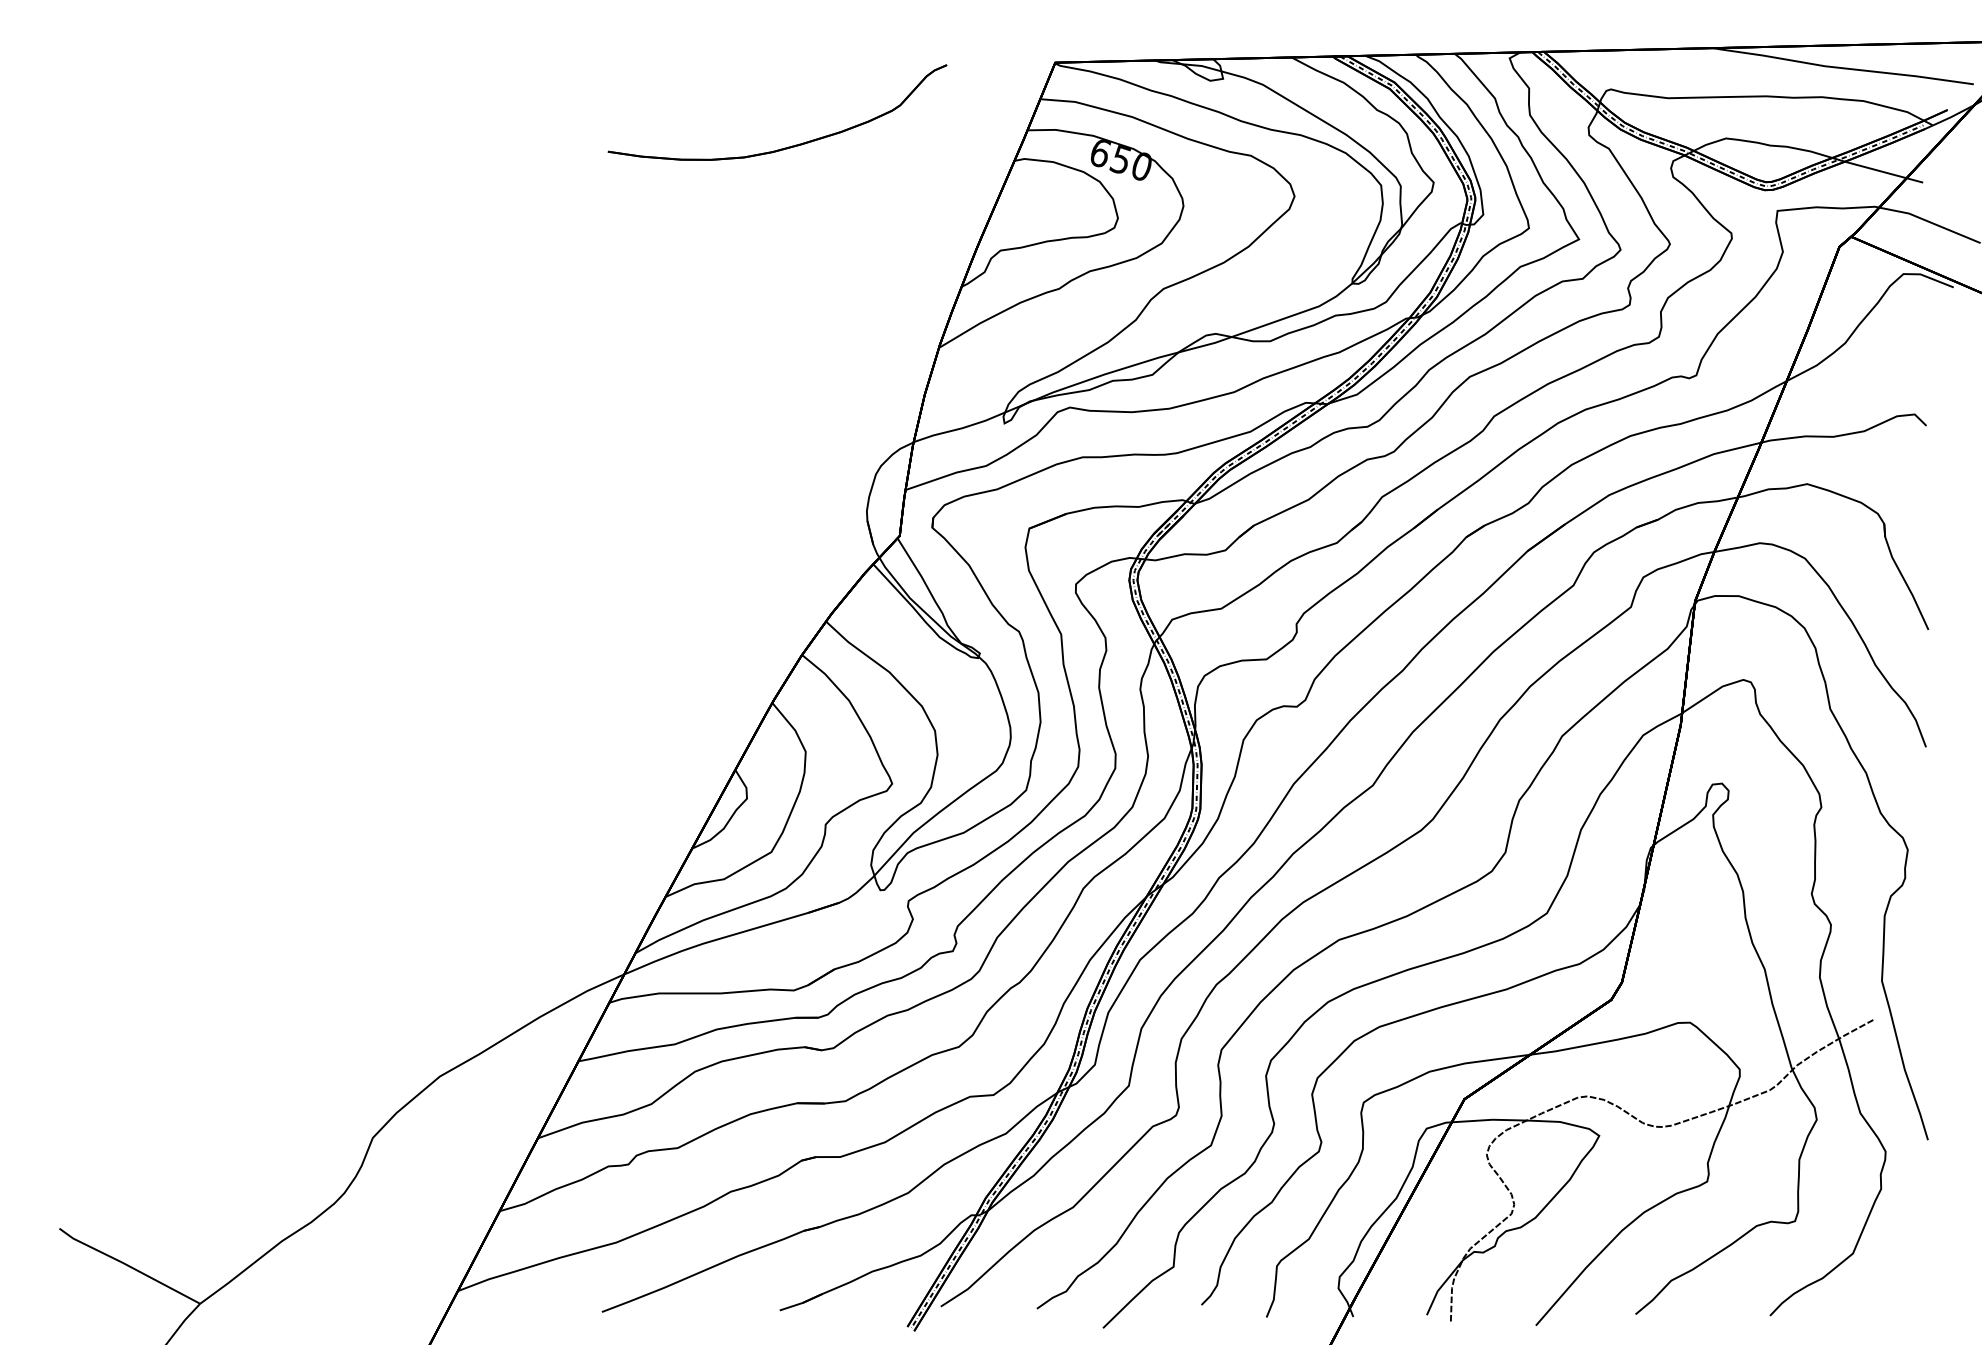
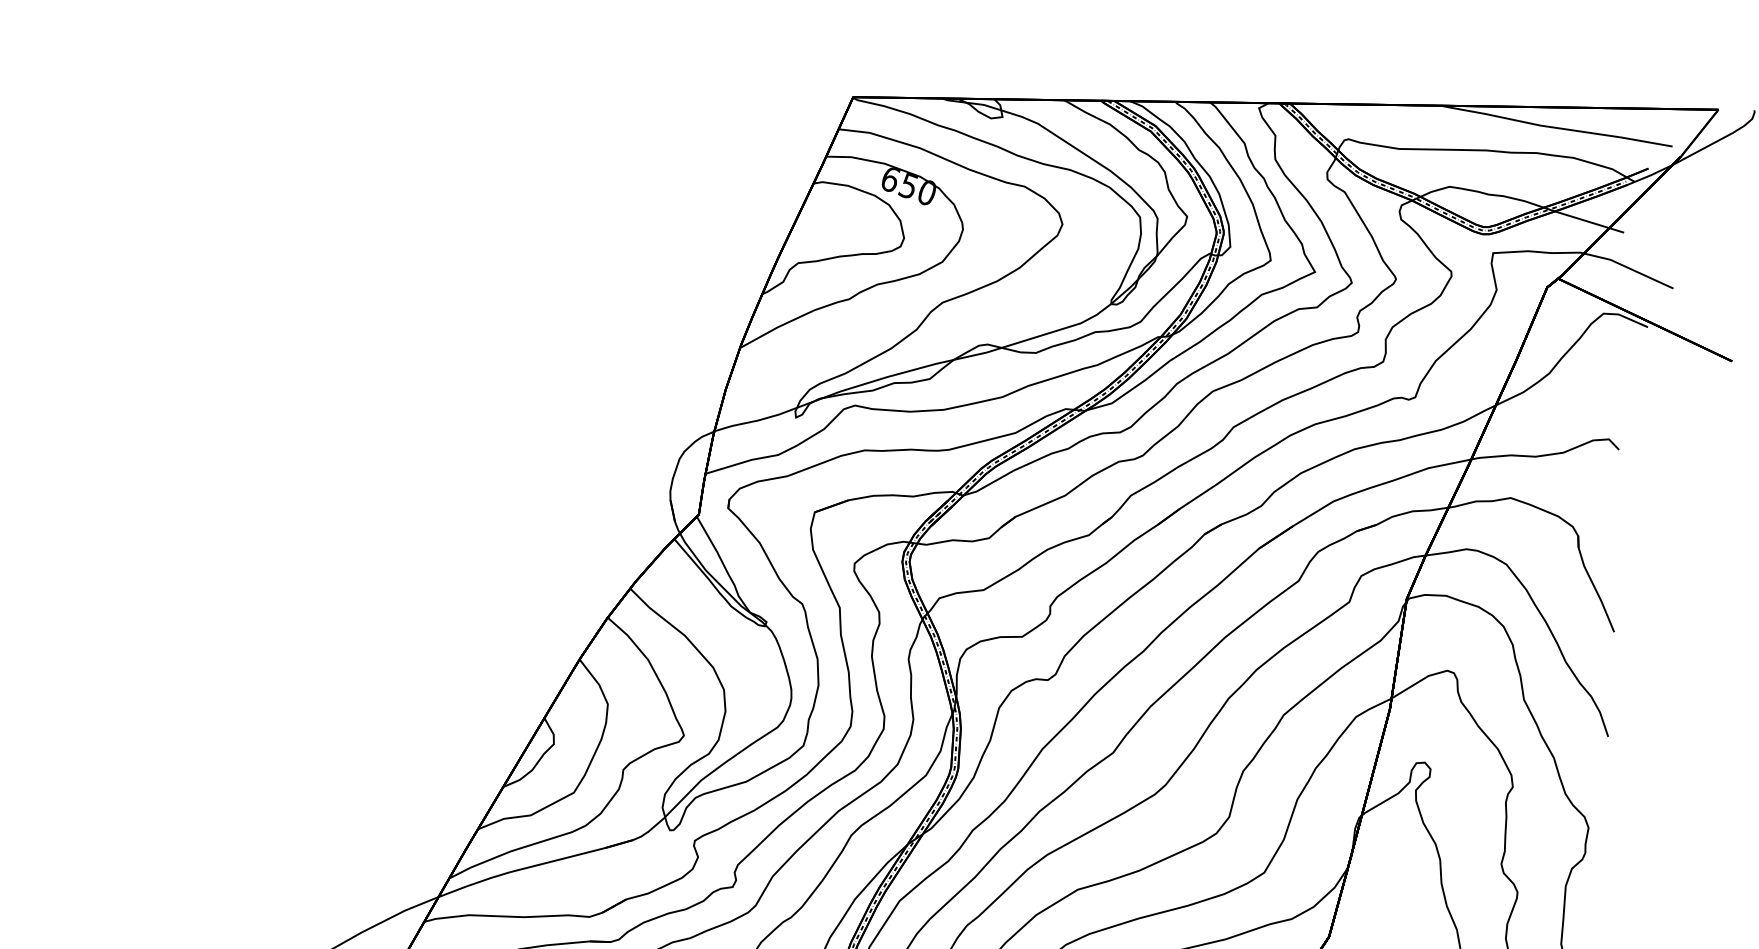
part: (784, 147) -> (608, 164), removed

